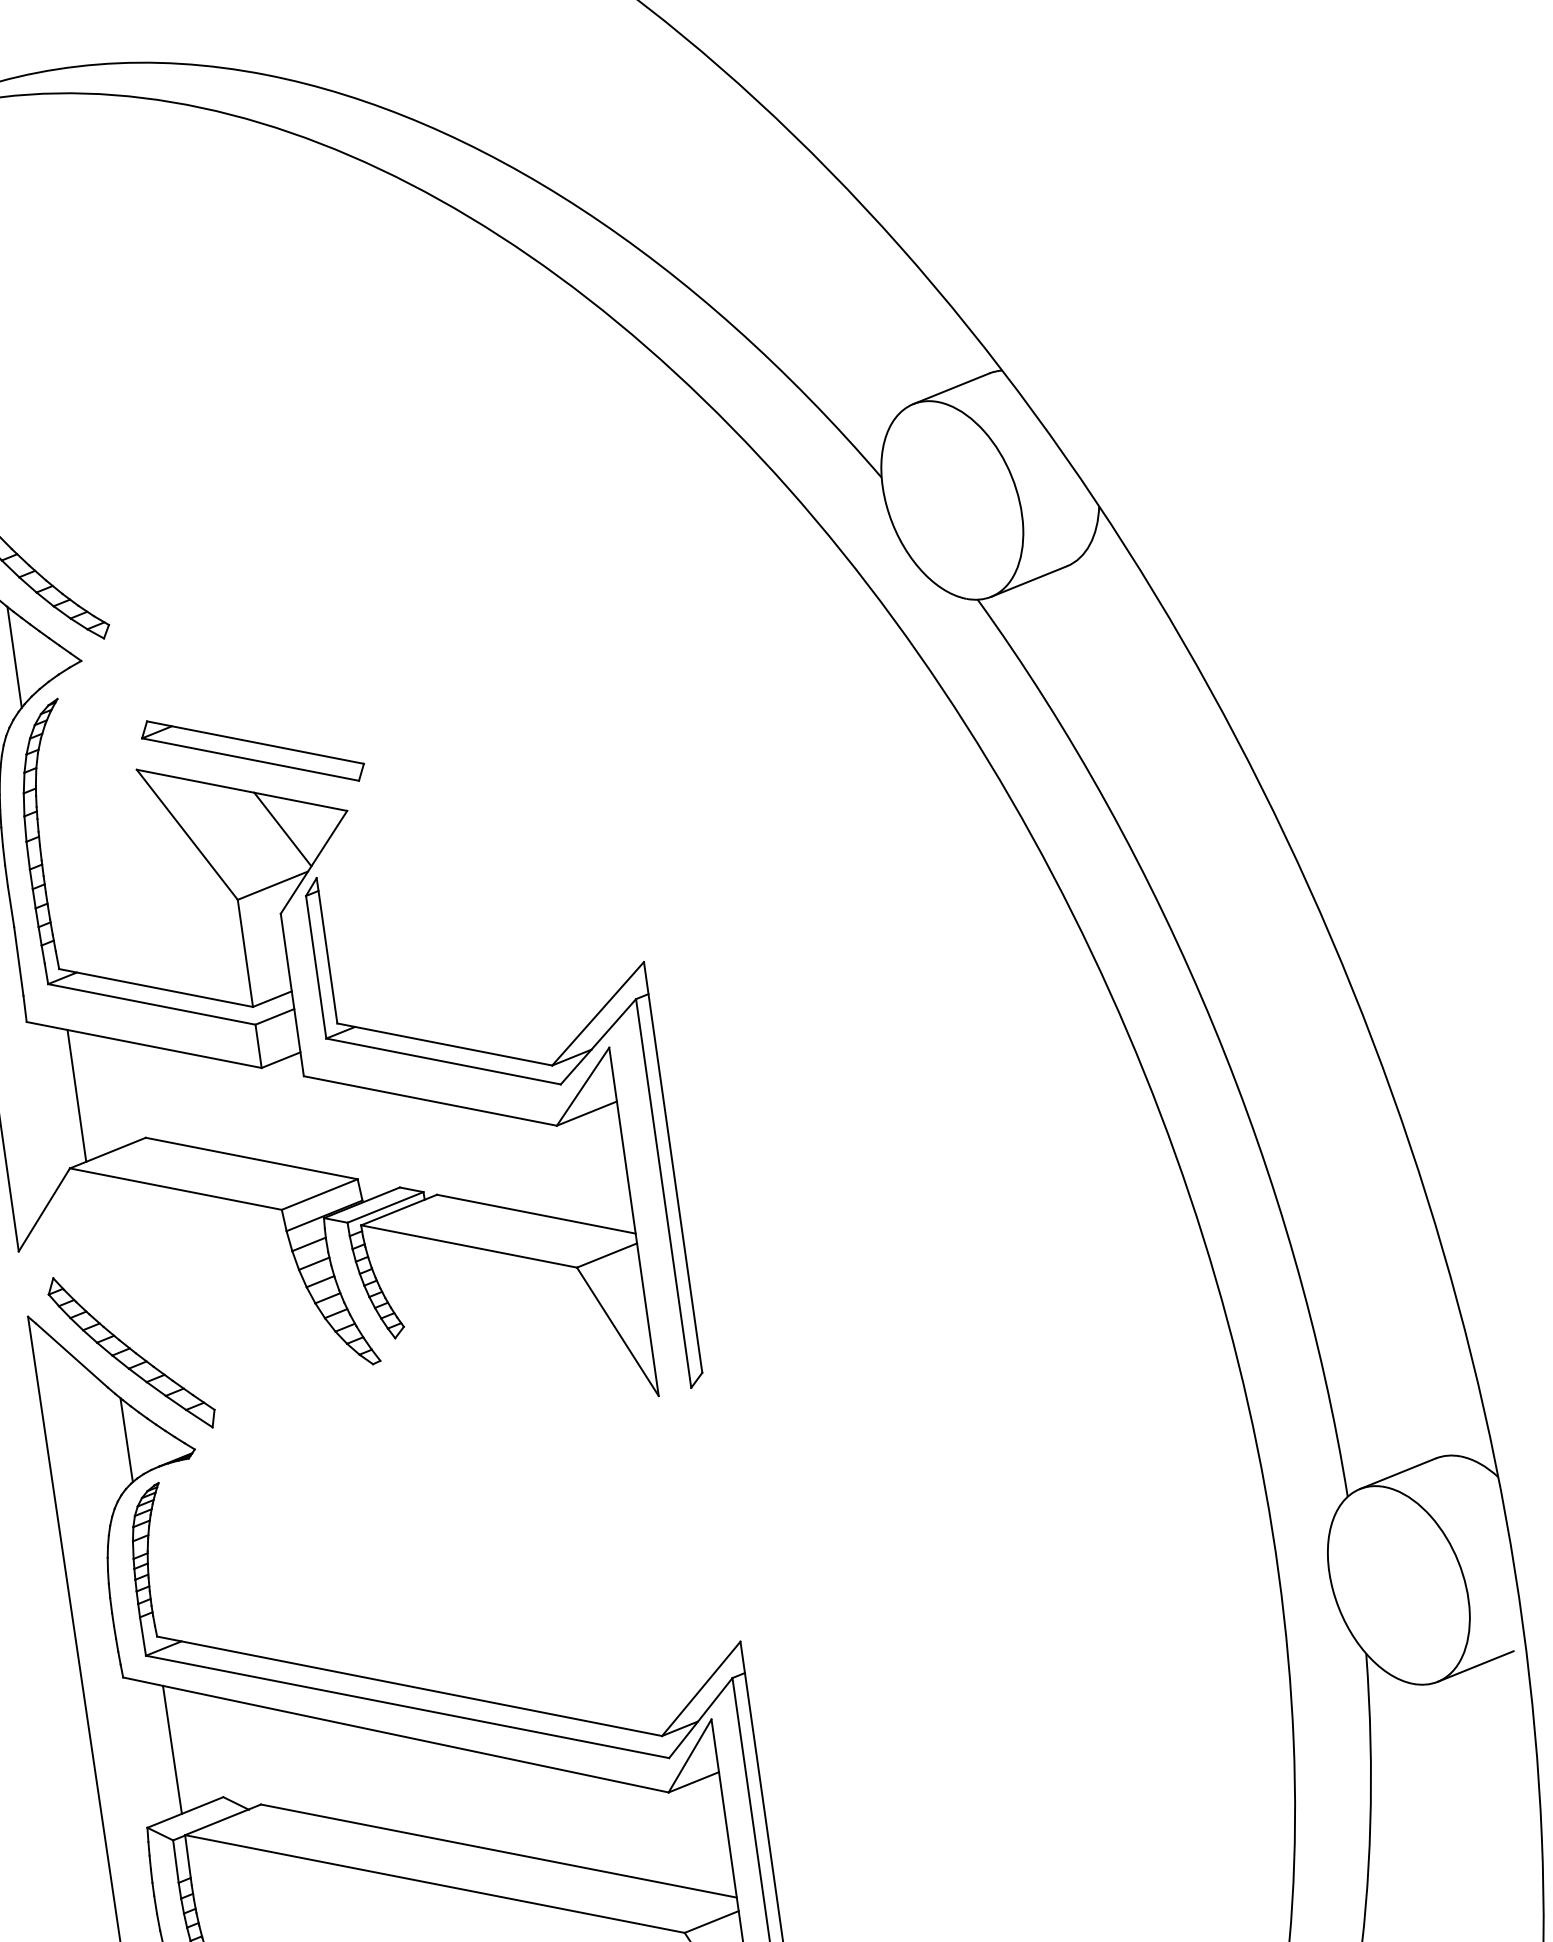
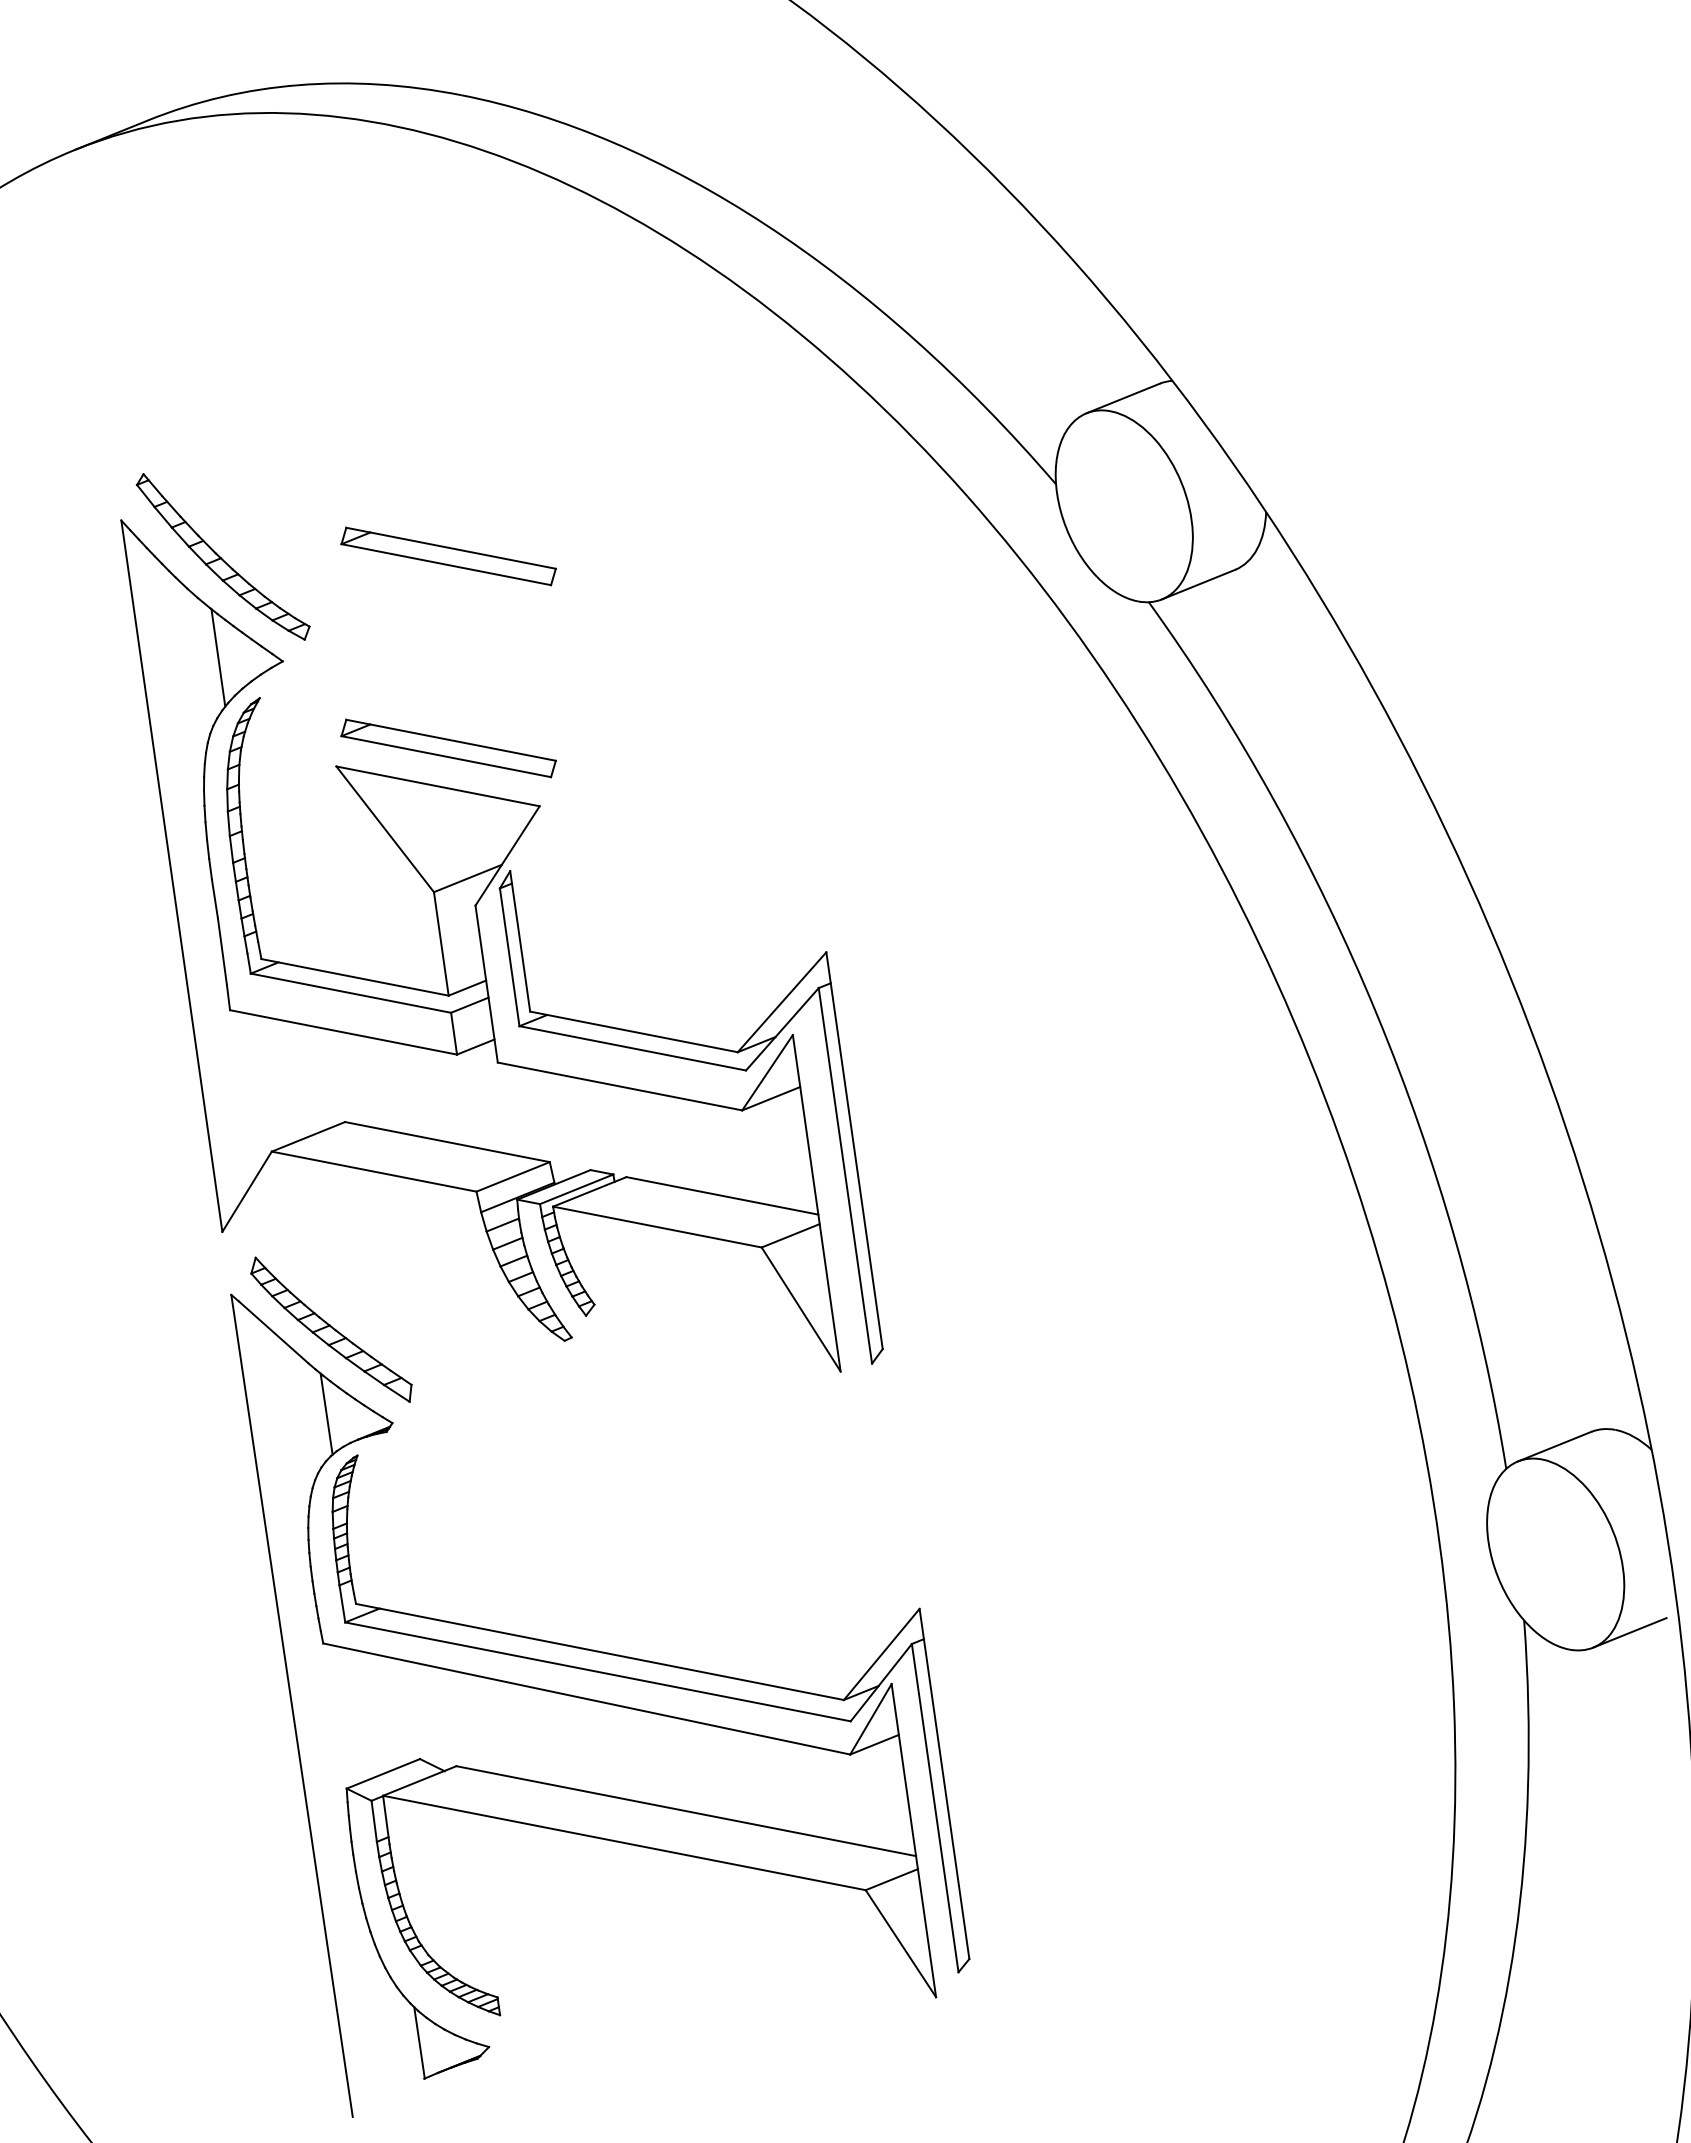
part: (252, 552) -> (448, 556), added
line: (282, 828) -> (477, 823), removed
line: (76, 1095) -> (278, 1081), removed
line: (172, 1749) -> (370, 1713), removed

